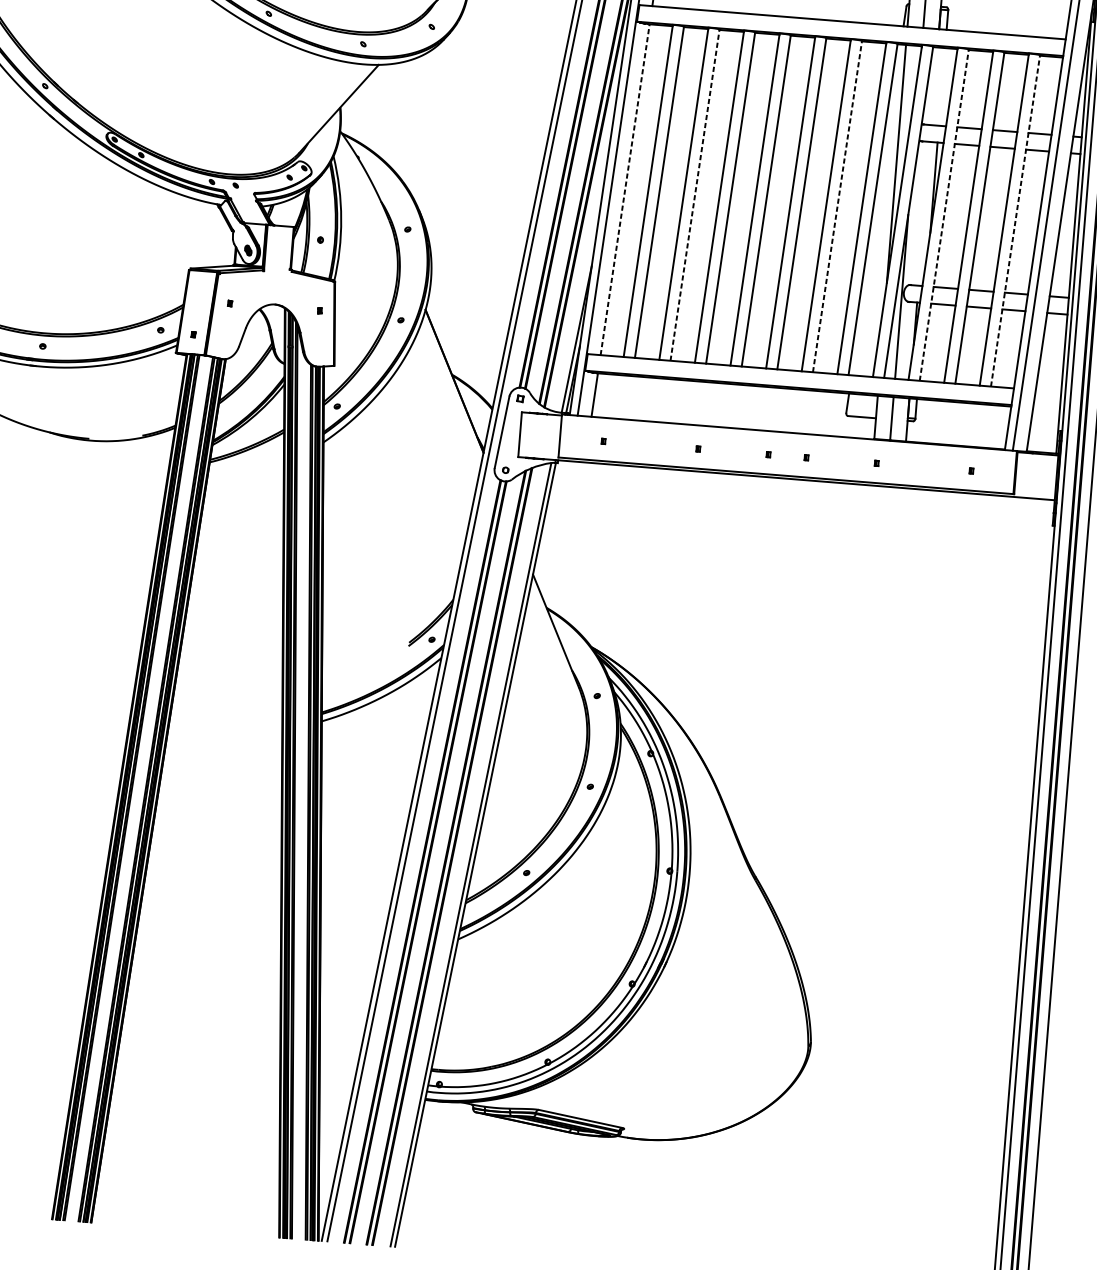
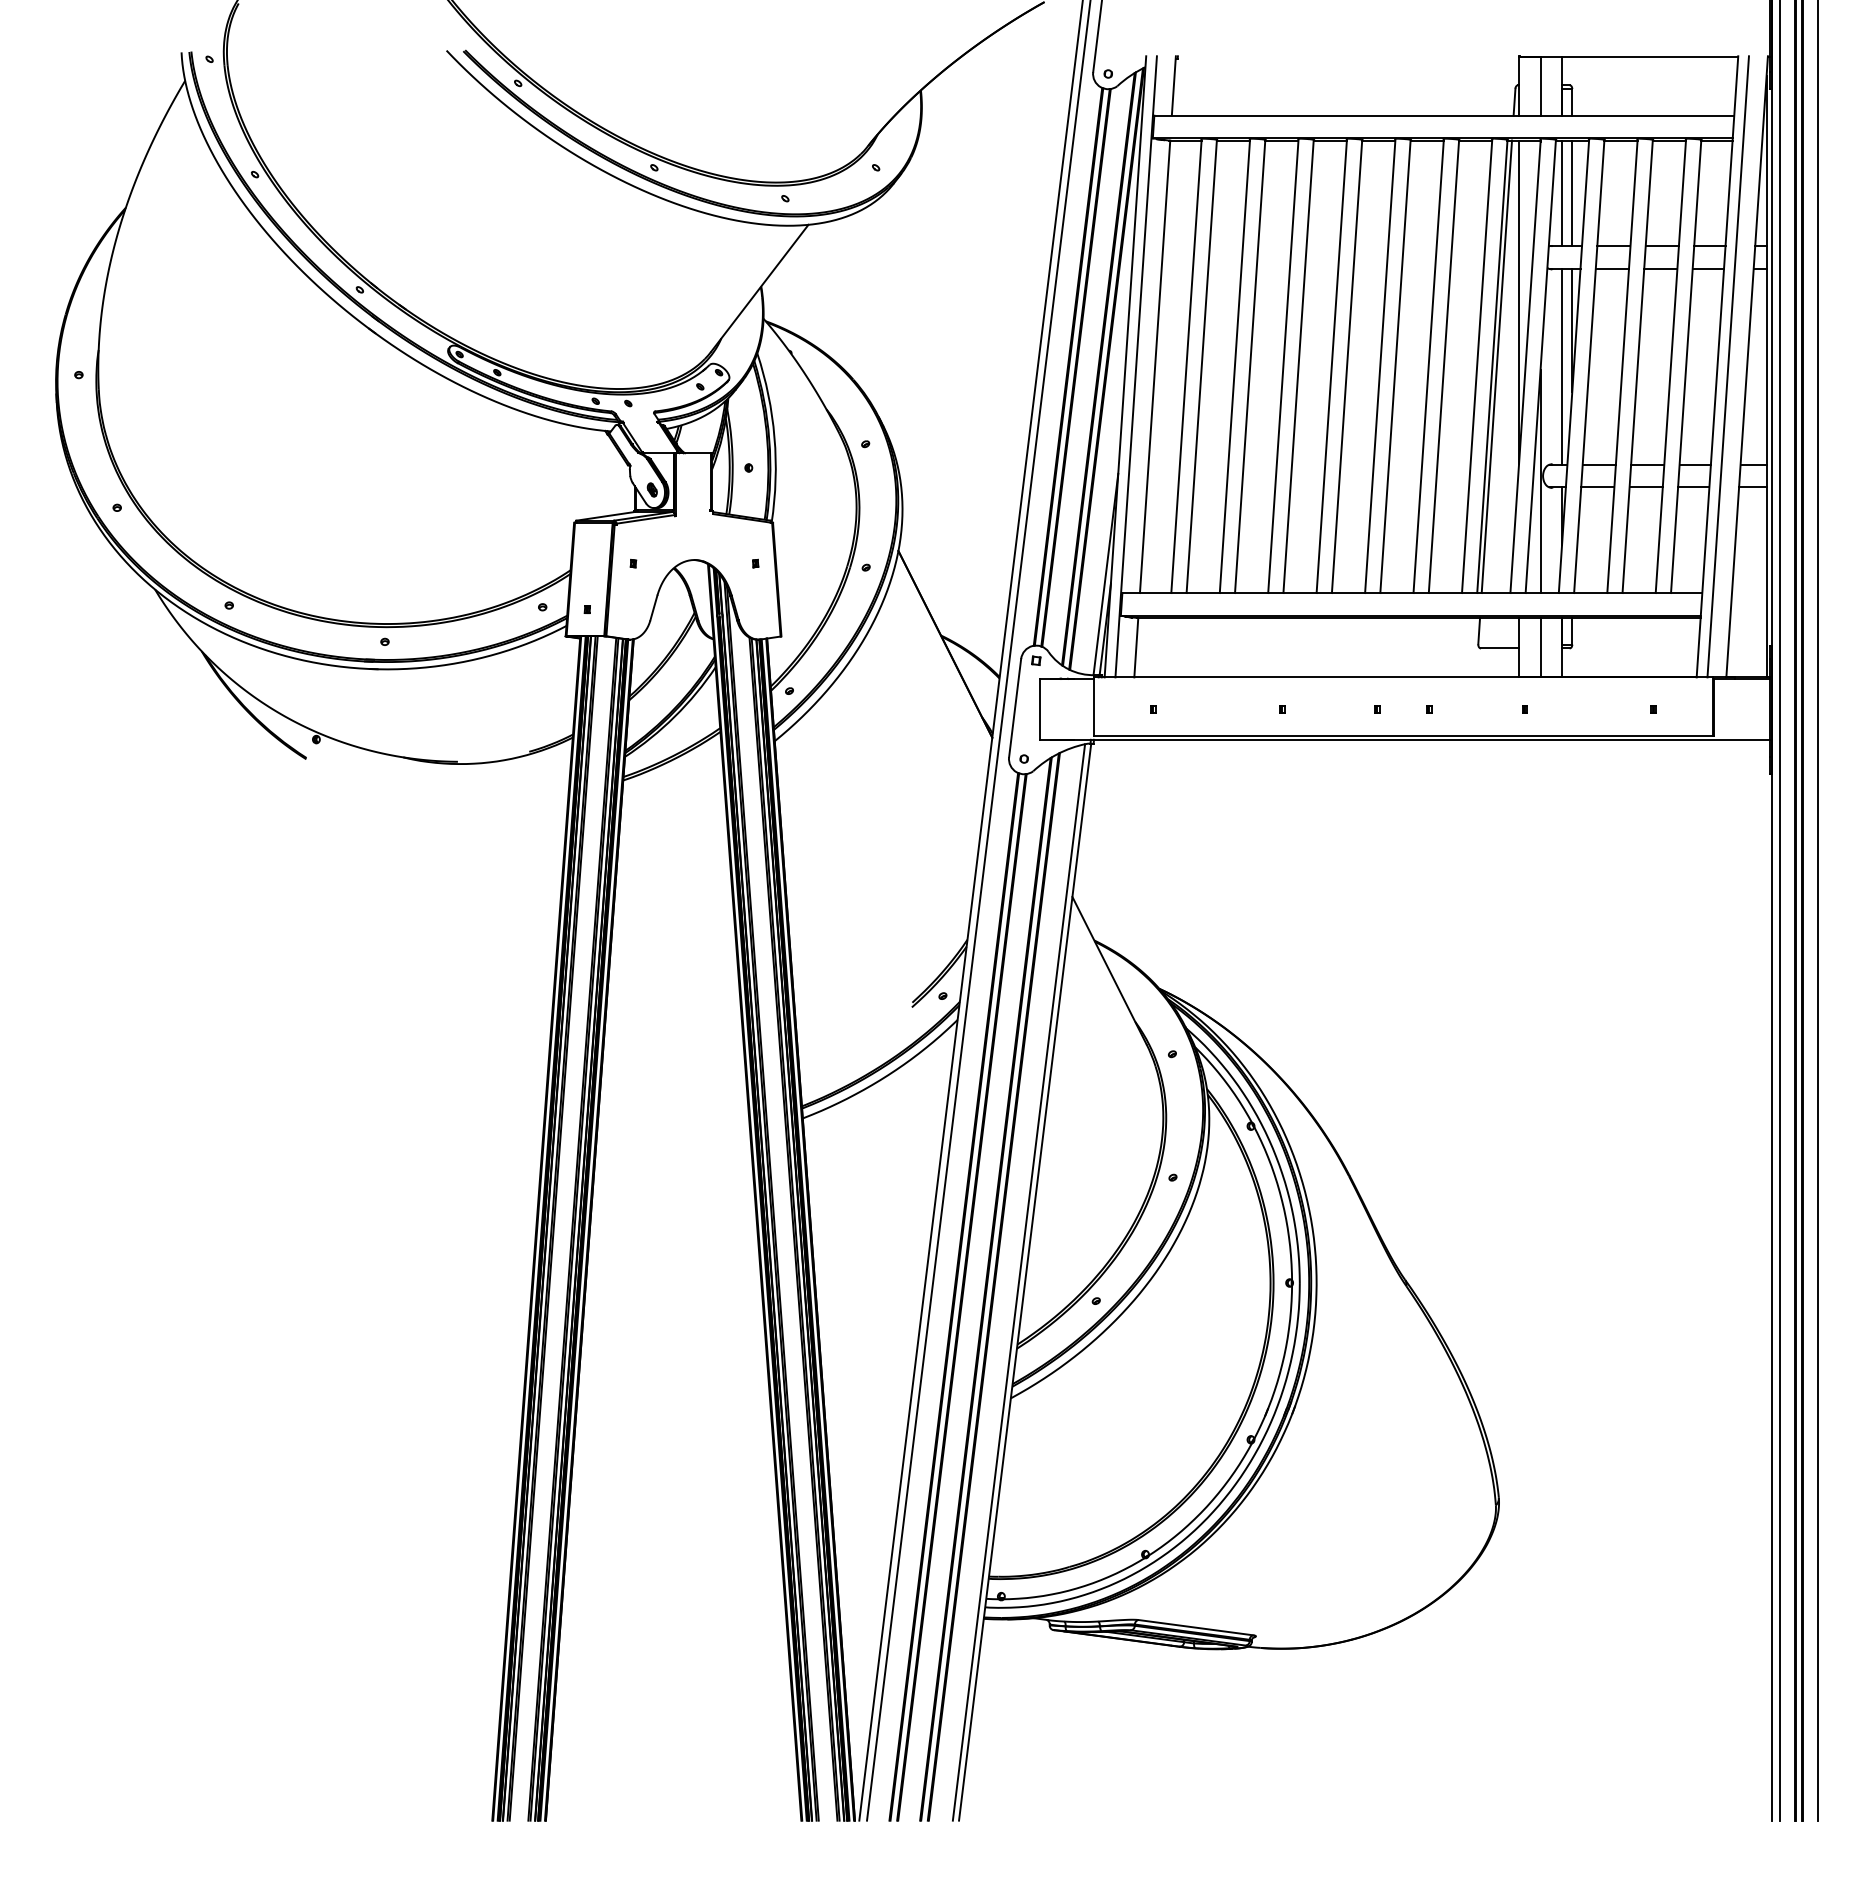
line: (934, 86) -> (1562, 193), added
line: (942, 87) -> (1572, 193), added
line: (625, 189) -> (1155, 366), dashed -> solid
line: (695, 194) -> (1250, 365), dashed -> solid
line: (837, 205) -> (1444, 365), dashed -> solid
line: (876, 209) -> (1496, 366), added
line: (924, 213) -> (1562, 366), added
line: (944, 214) -> (1589, 365), dashed -> solid
line: (1015, 220) -> (1686, 365), dashed -> solid

